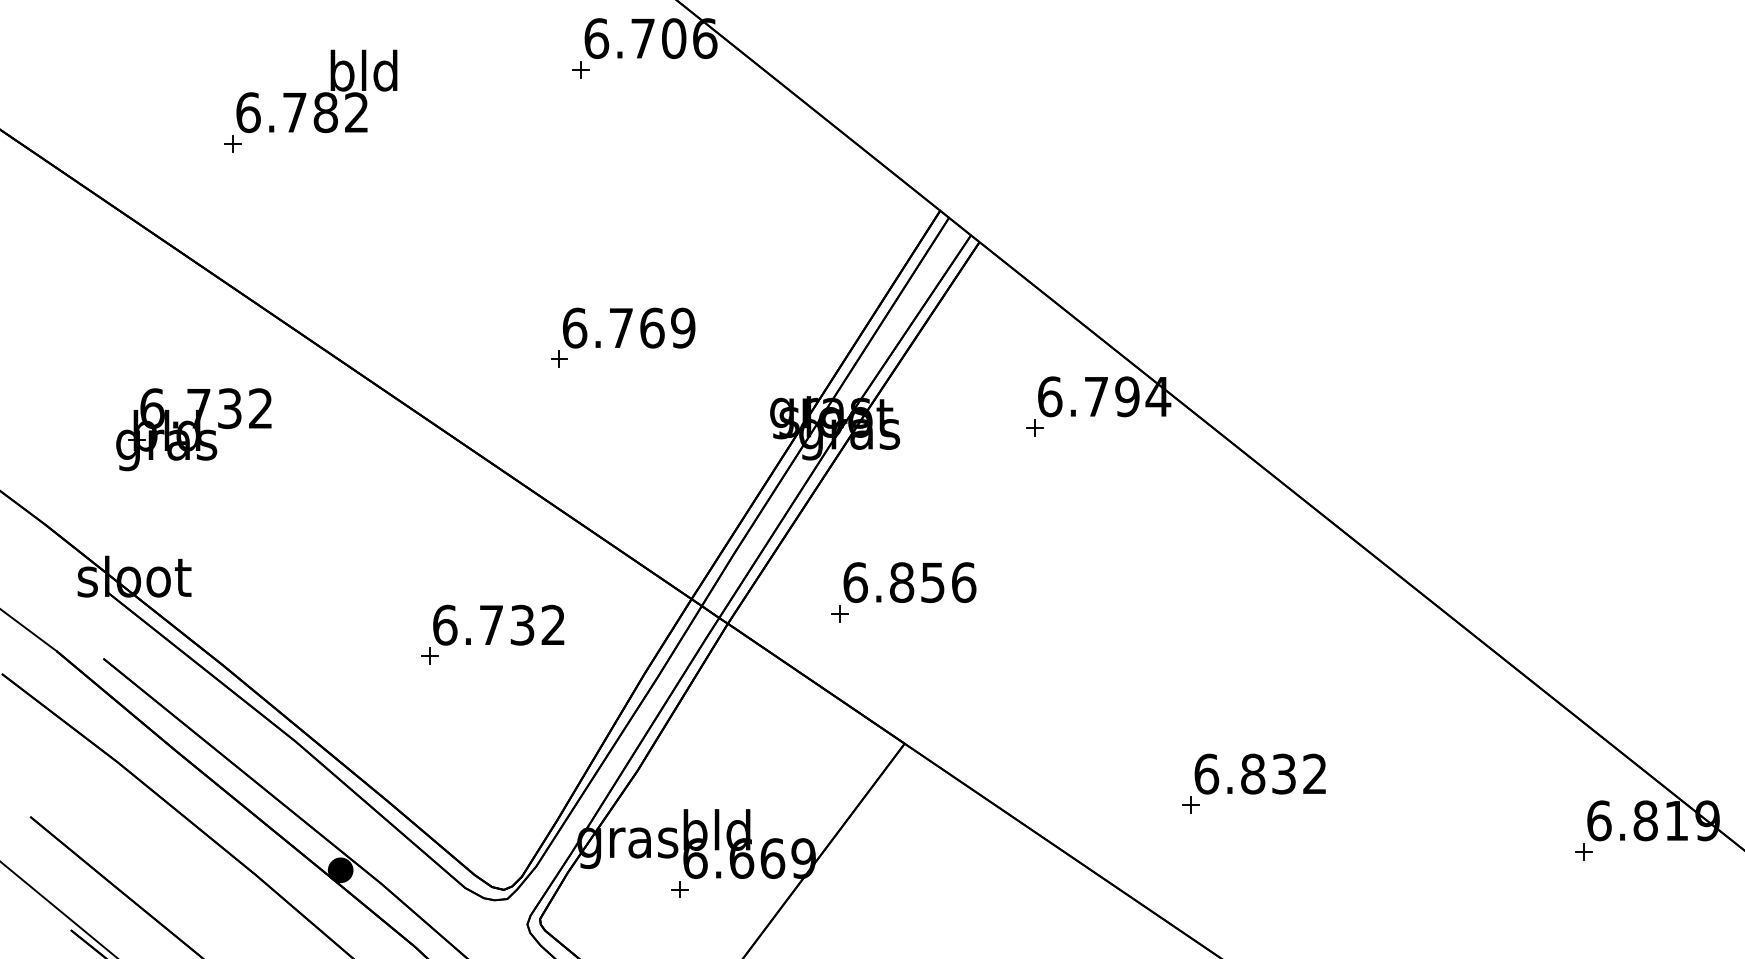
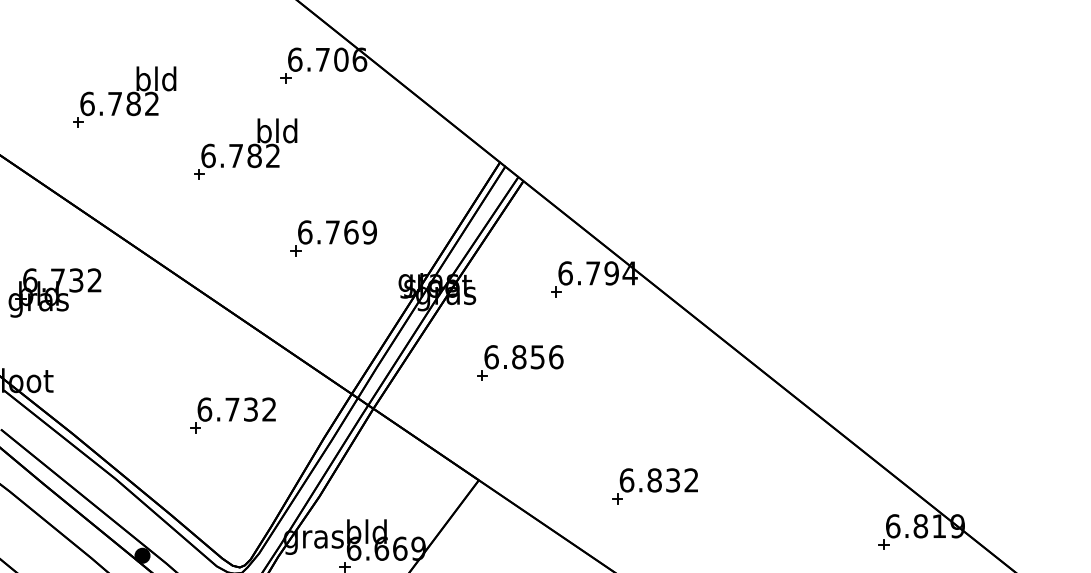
part: (513, 187) -> (245, 148), added
part: (622, 338) -> (333, 238), moved
part: (904, 591) -> (520, 362), moved
part: (1252, 784) -> (654, 486), moved

